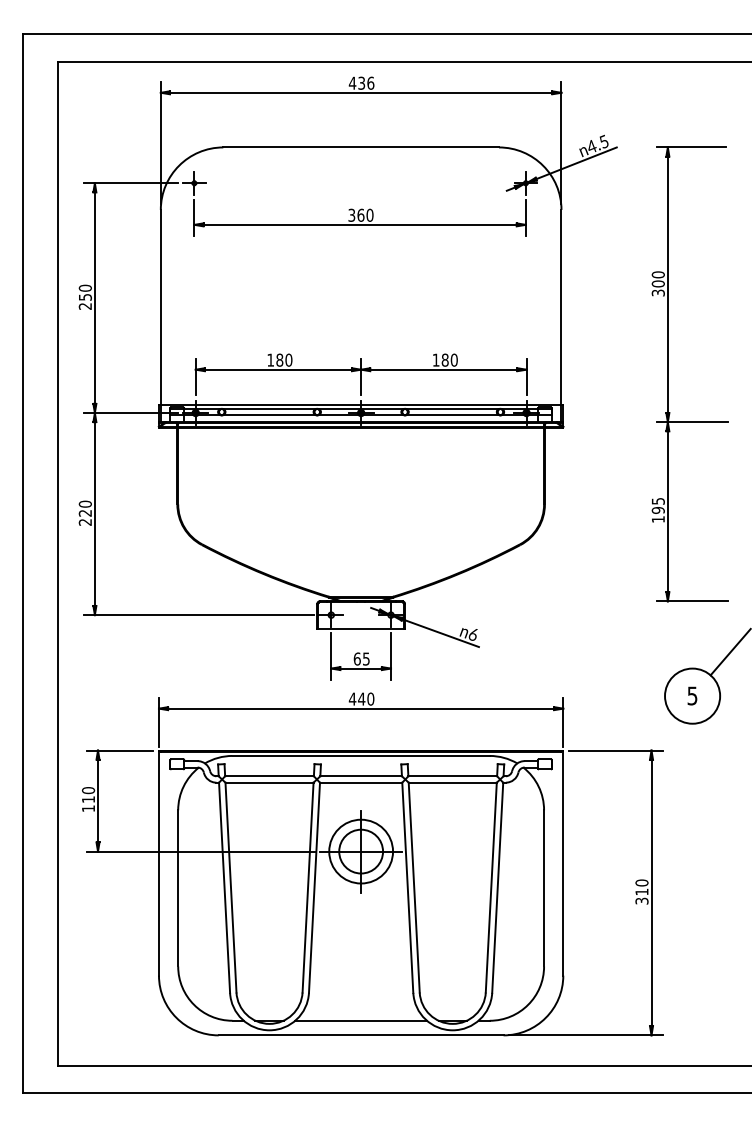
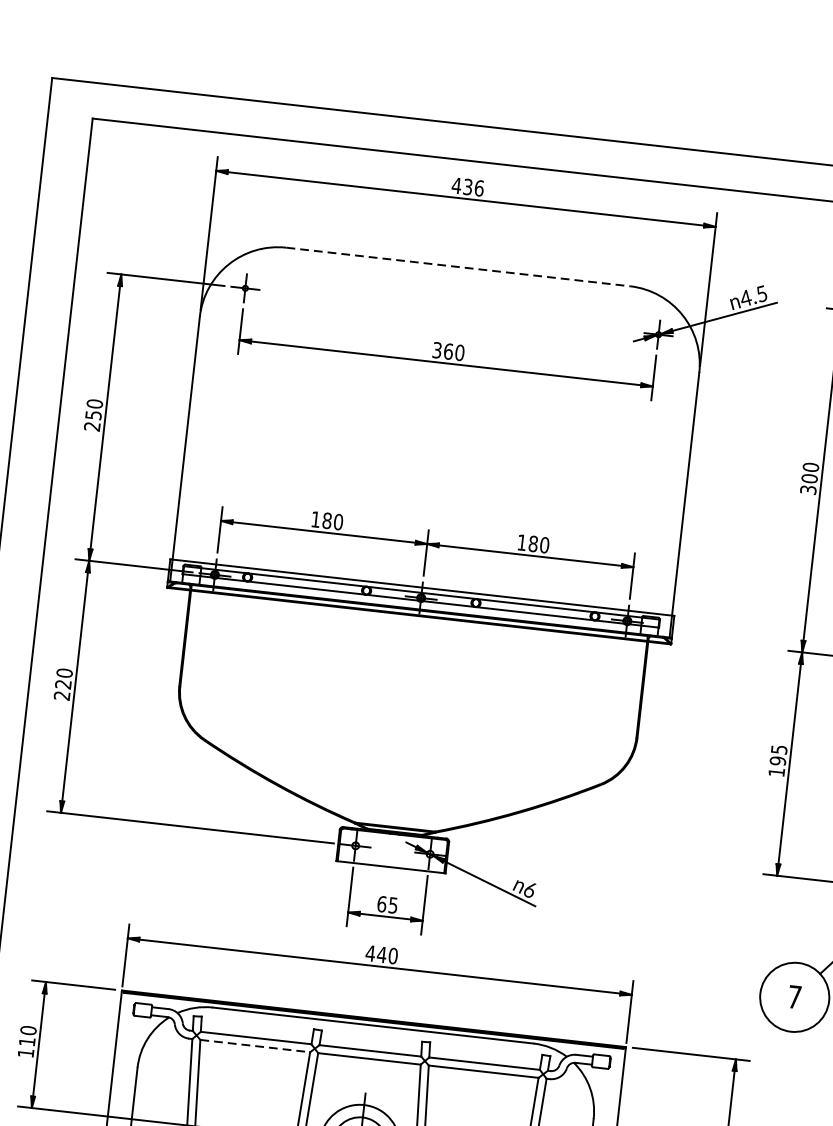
line: (361, 147) -> (458, 267), solid -> dashed
text: (692, 695) -> (794, 996), 5 -> 7
line: (270, 782) -> (256, 1045), solid -> dashed

